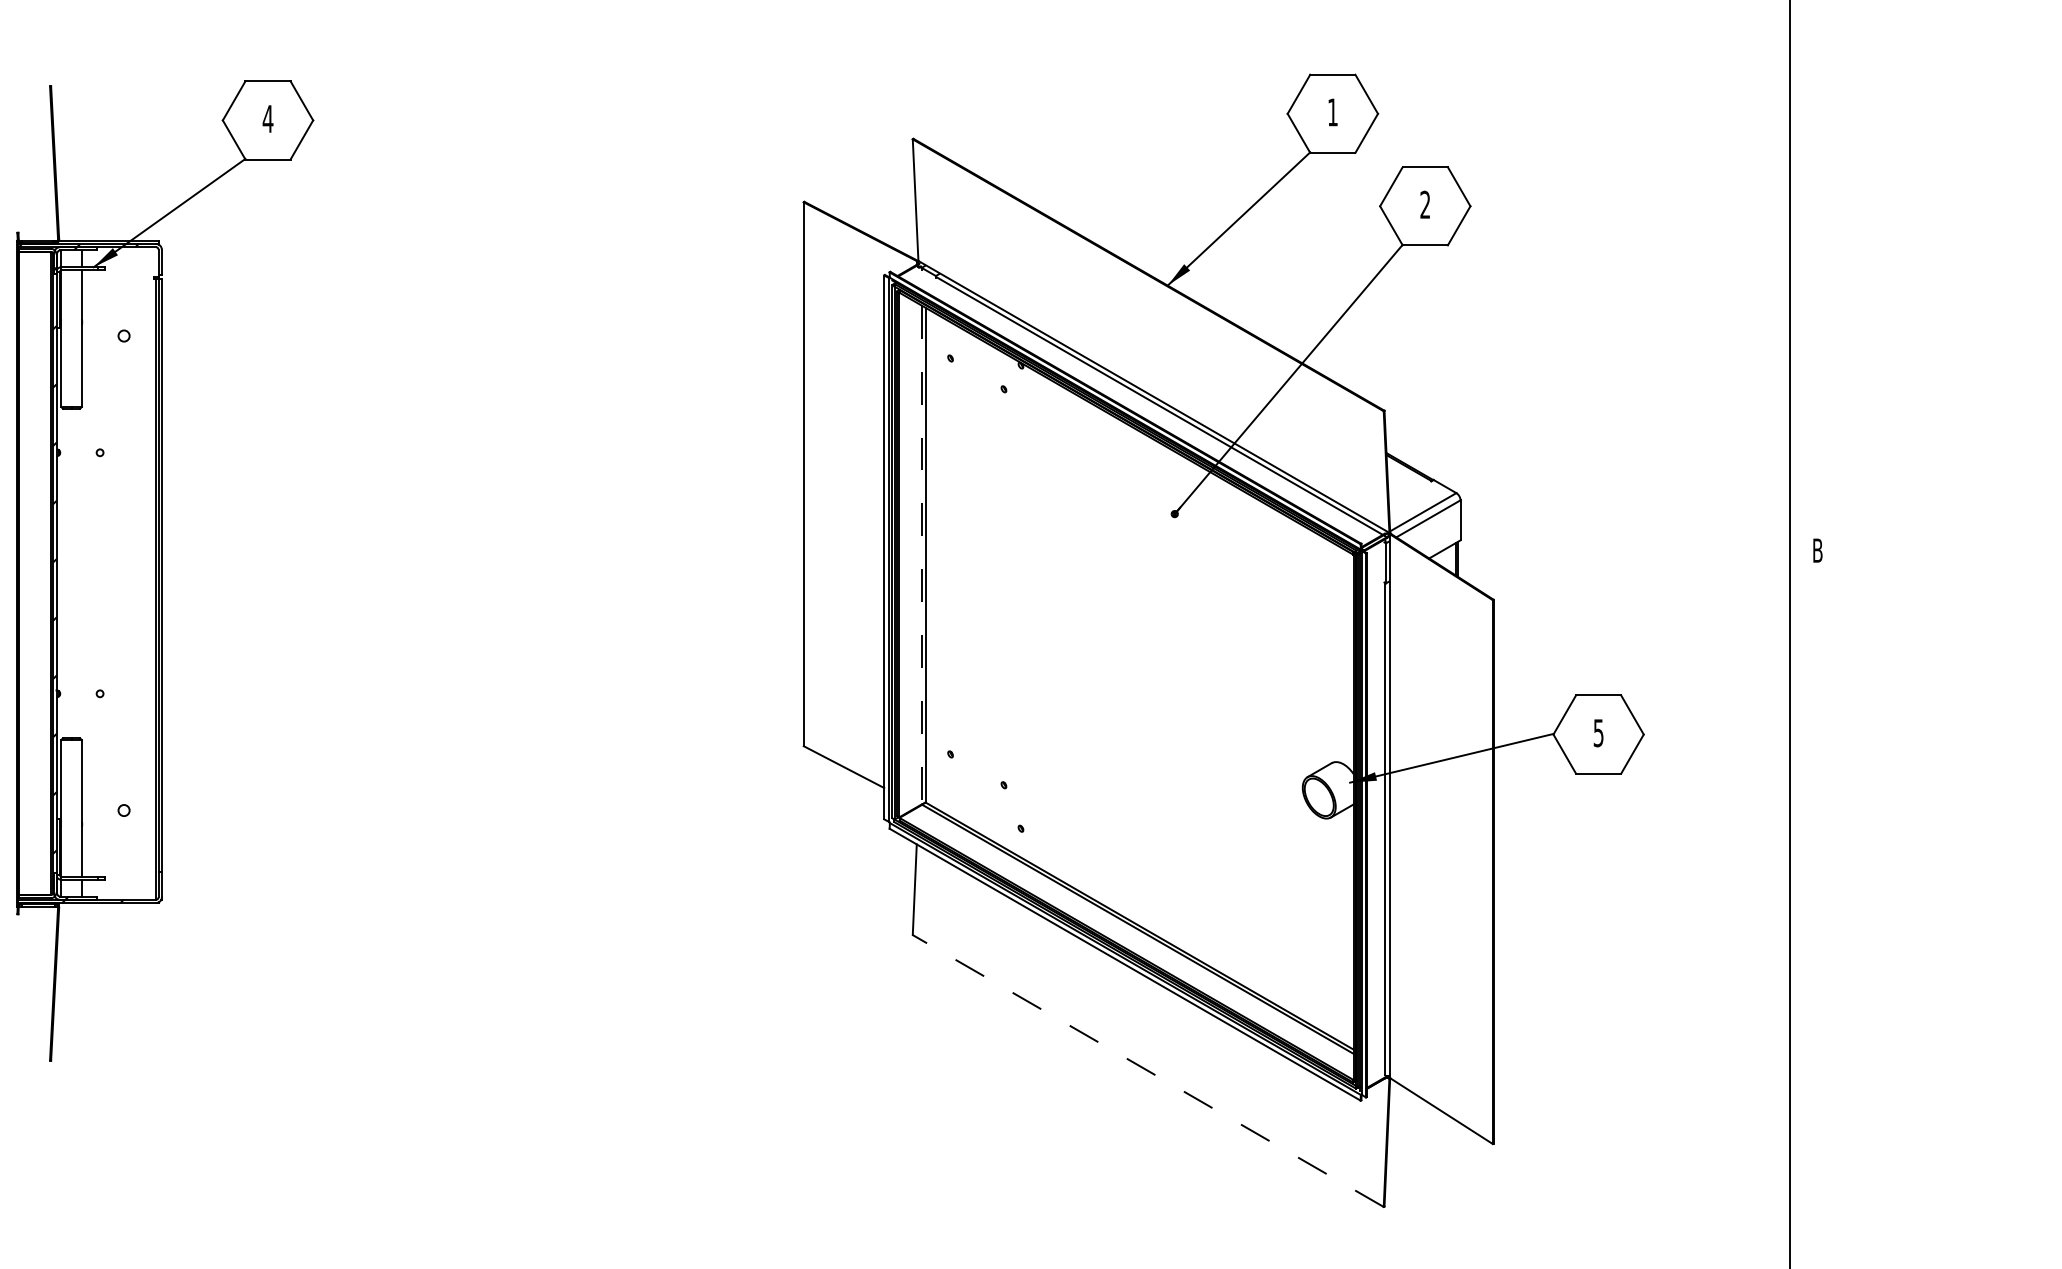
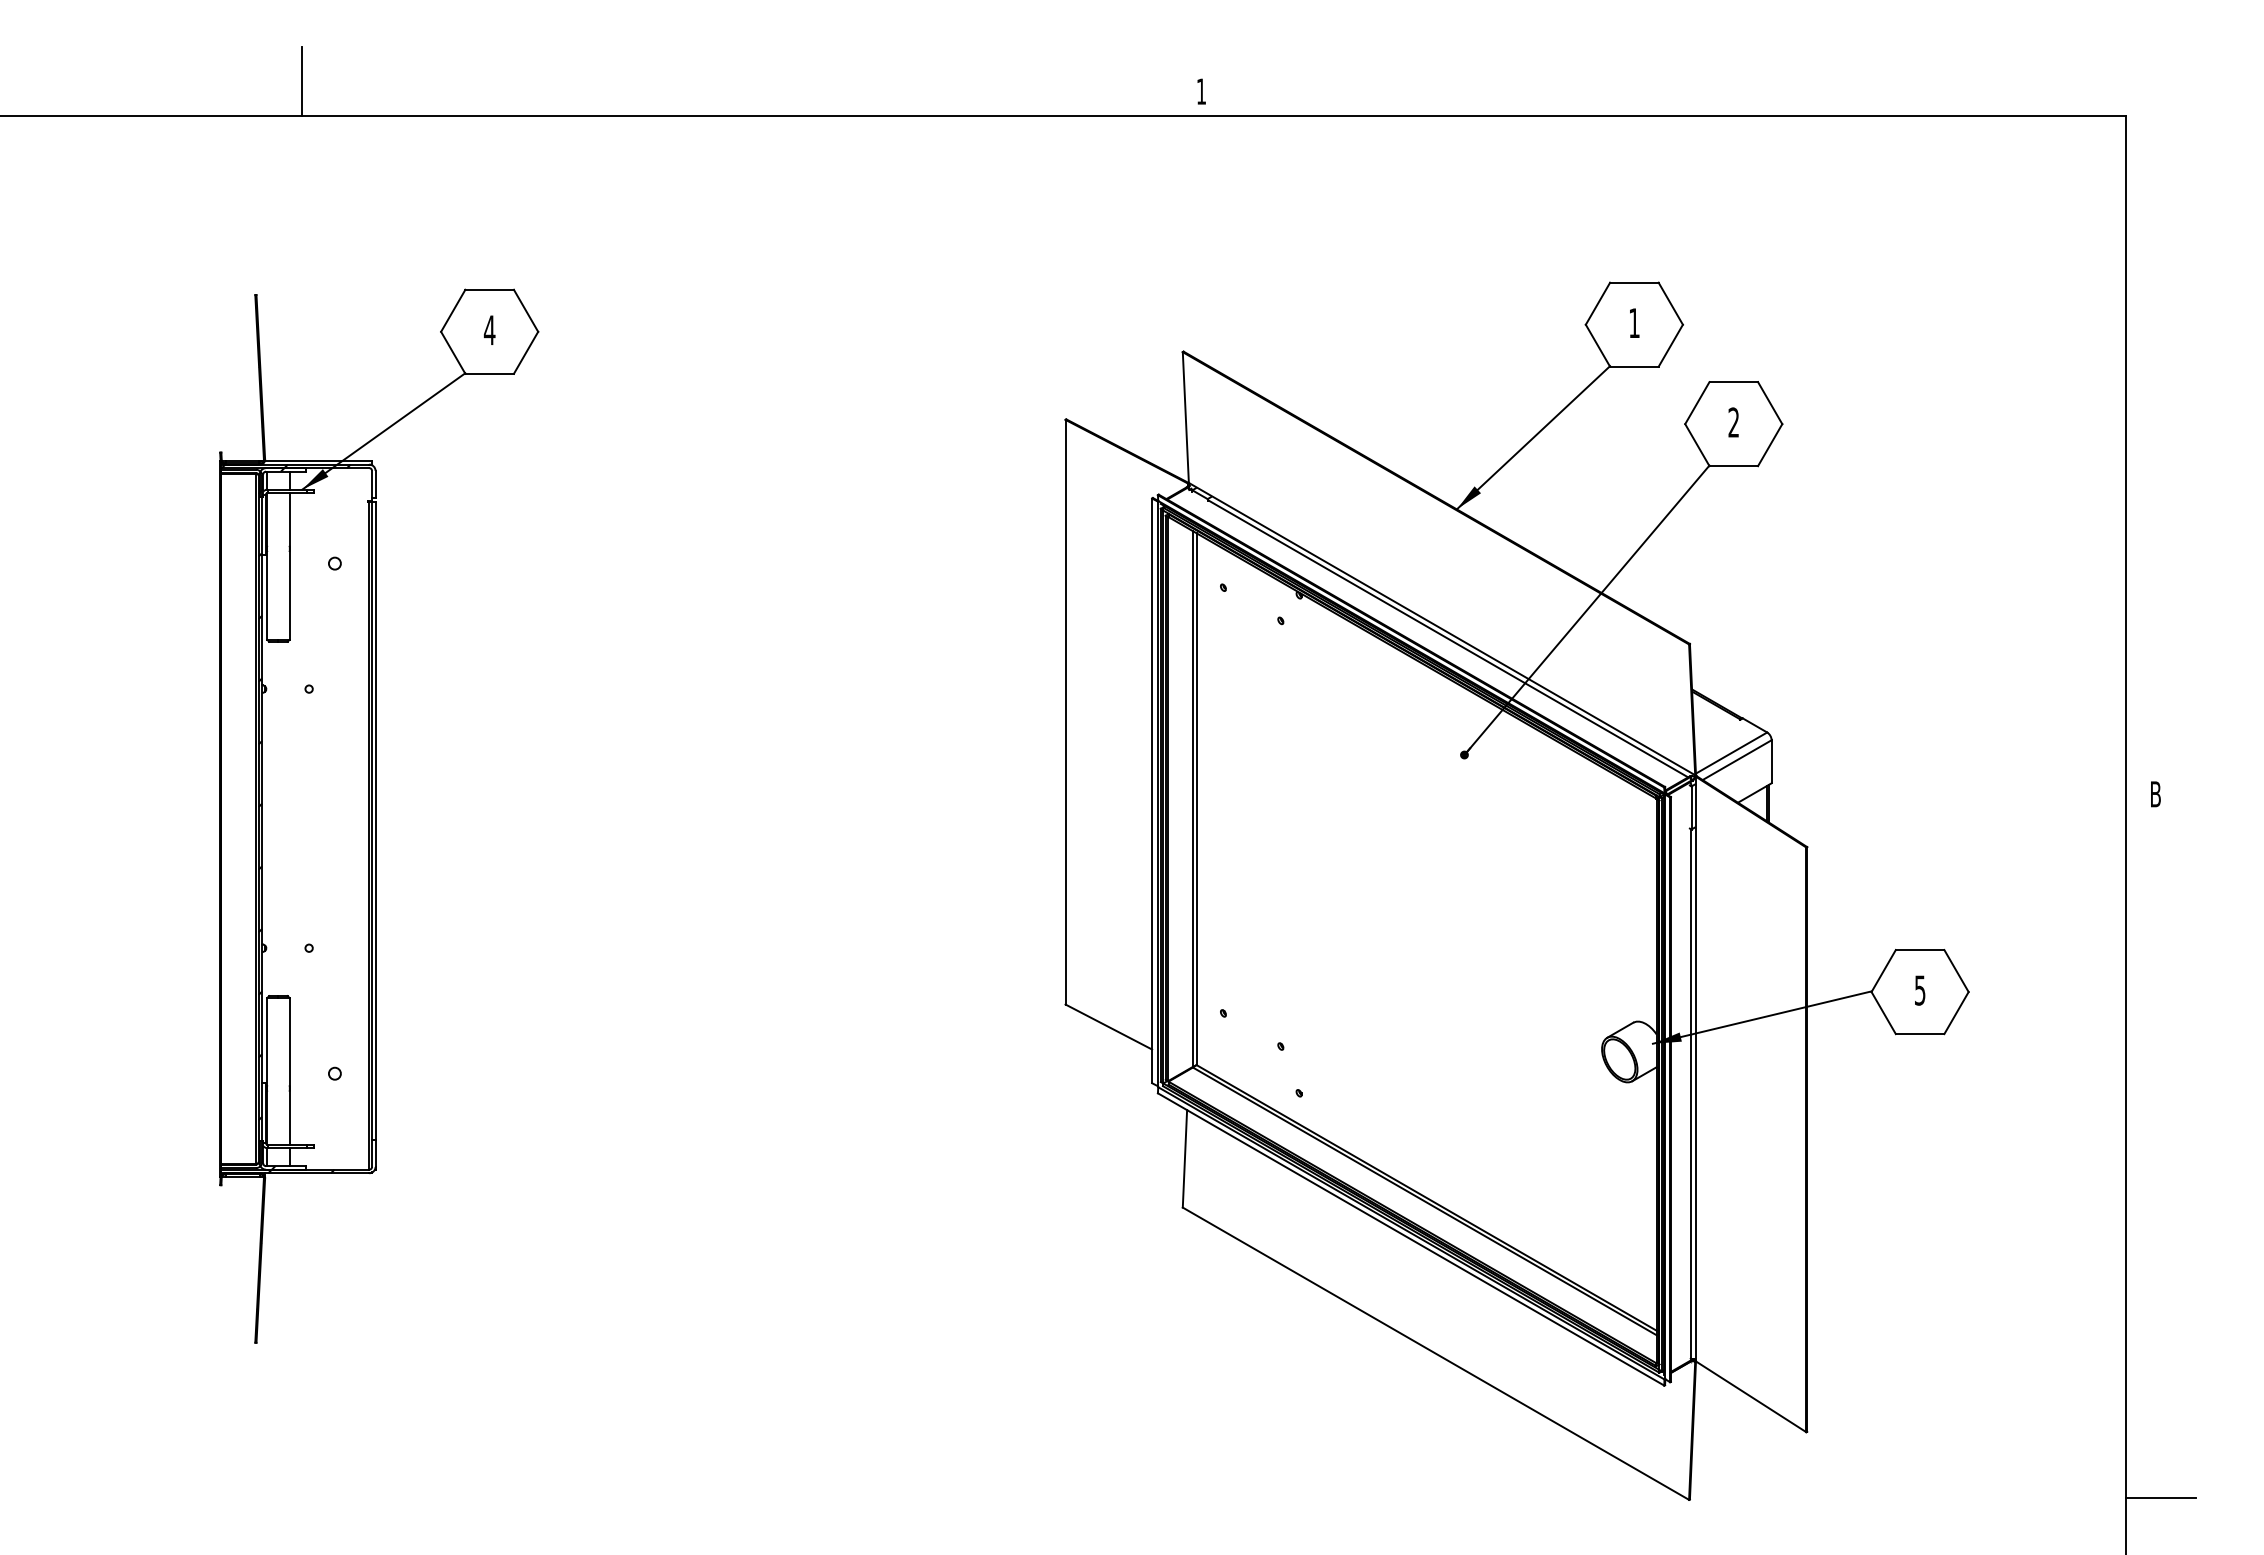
line: (921, 555) -> (1192, 799), dashed -> solid
line: (1147, 1070) -> (1435, 1353), dashed -> solid
line: (1823, 1205) -> (2161, 1498), added

